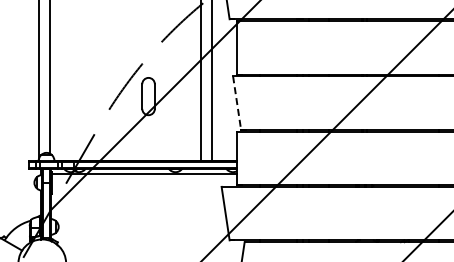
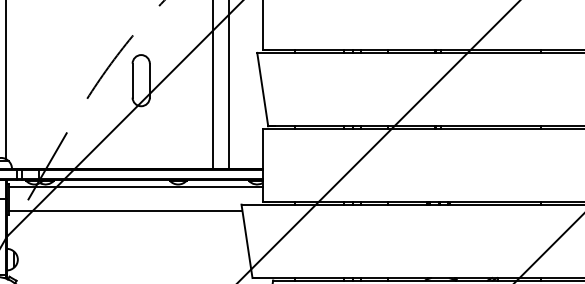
line: (237, 103) -> (263, 90), dashed -> solid
line: (137, 191) -> (126, 210), added

